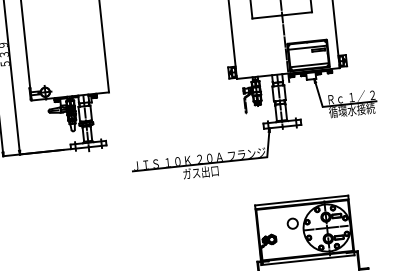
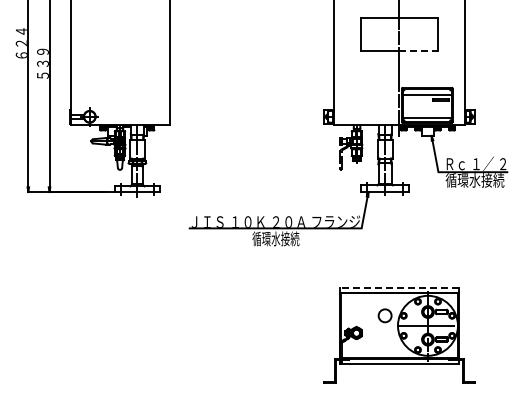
line: (297, 14) -> (418, 51), solid -> dashed
text: (200, 172) -> (275, 238), ガス出口 -> 循環水接続
line: (301, 200) -> (399, 287), solid -> dashed

